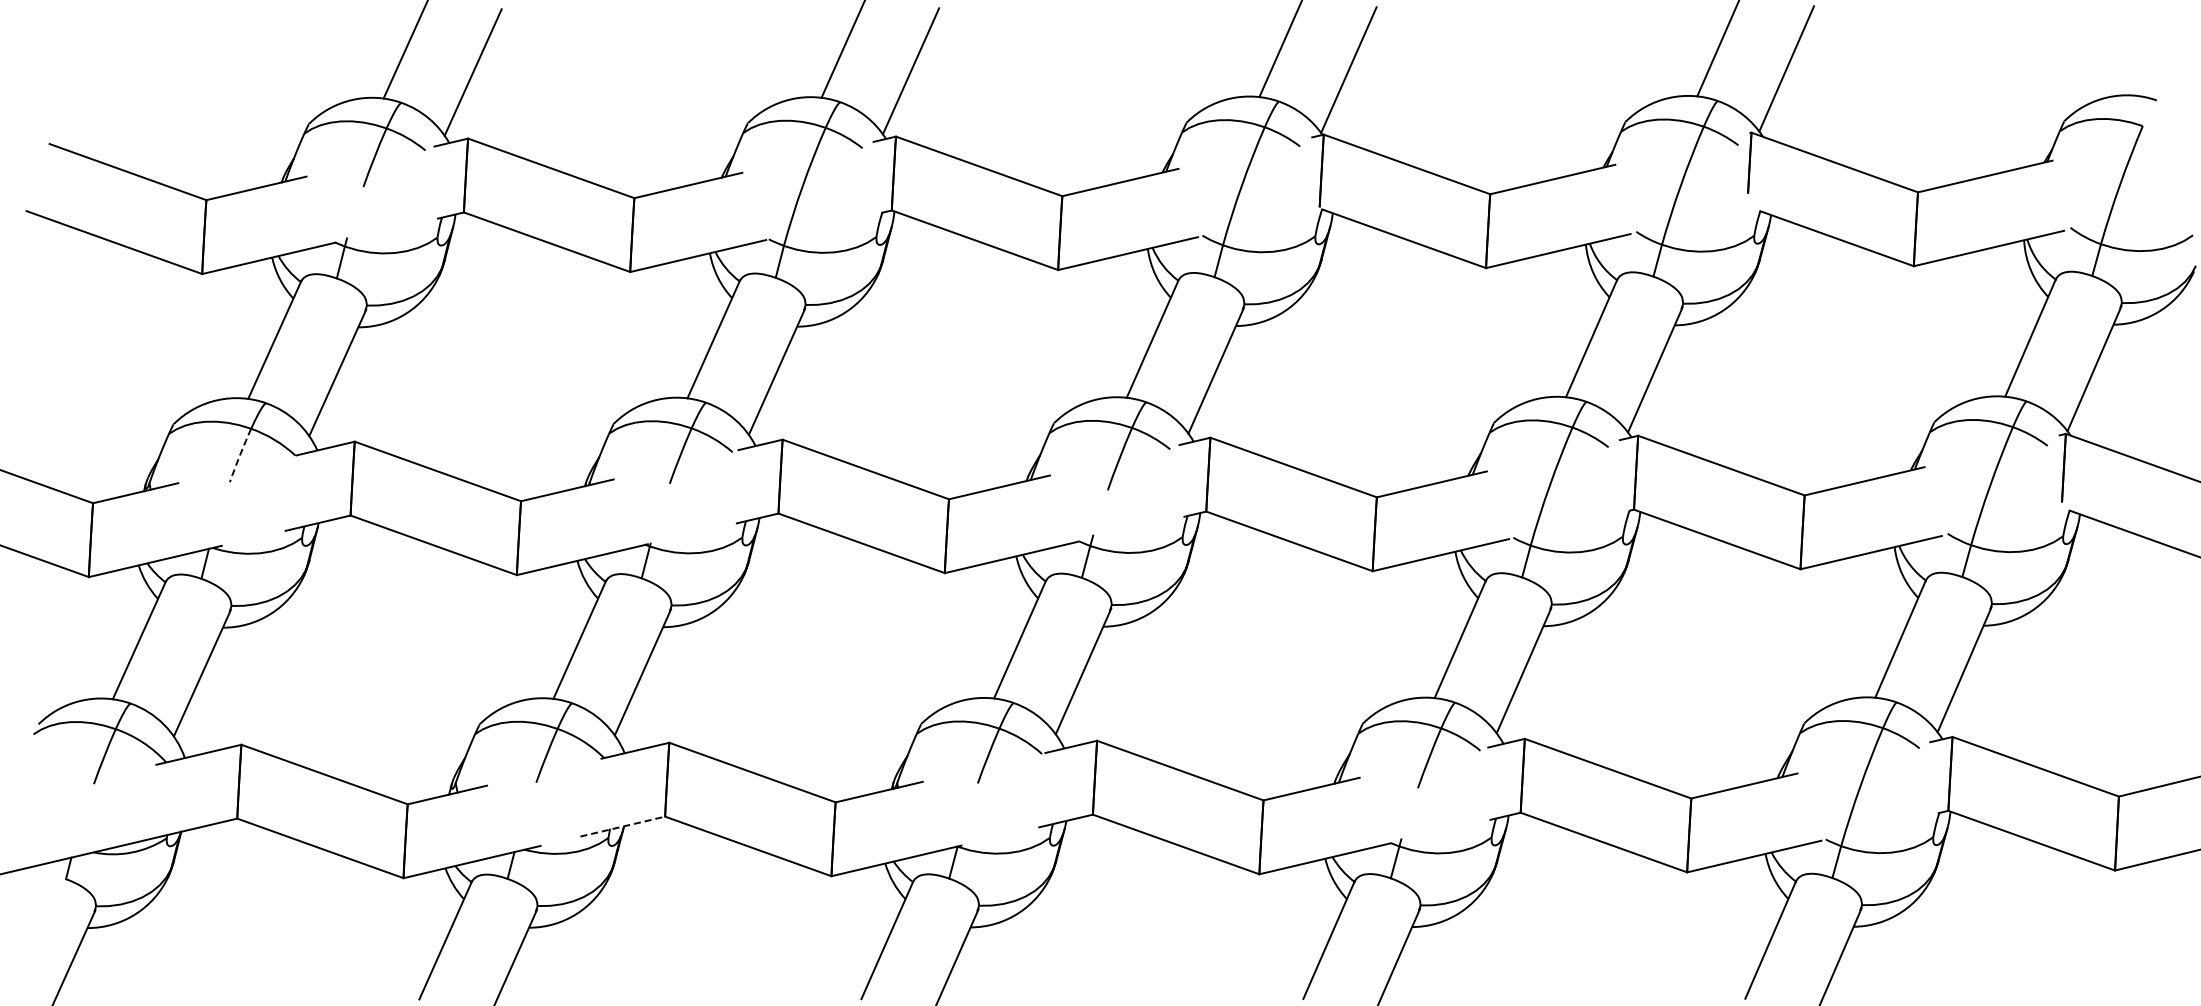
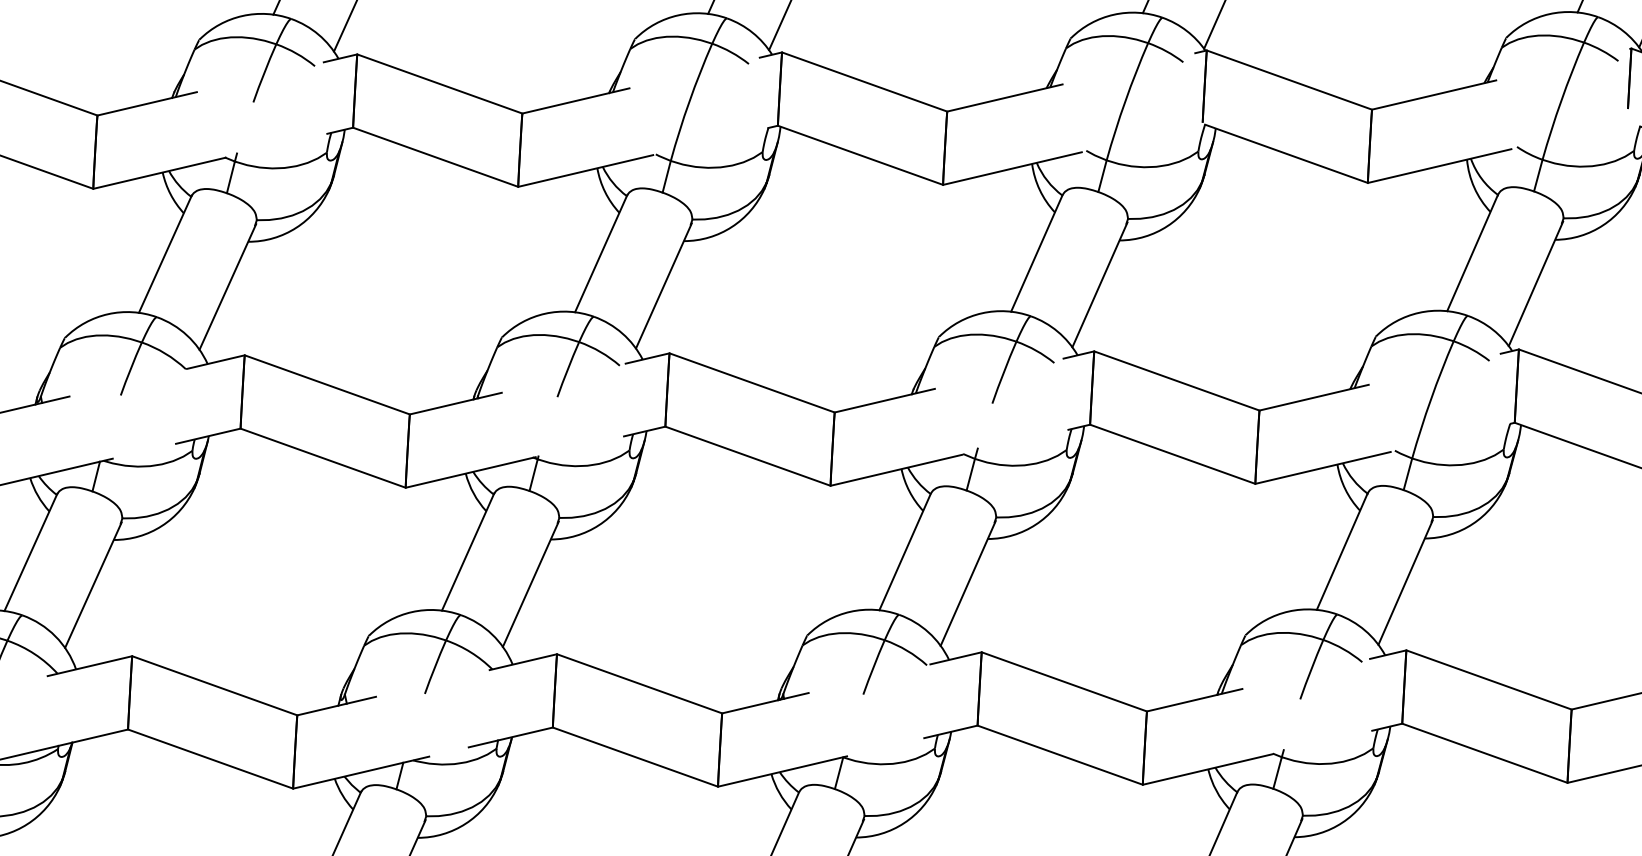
arc: (240, 455) -> (131, 369), dashed -> solid
line: (622, 826) -> (510, 737), dashed -> solid

